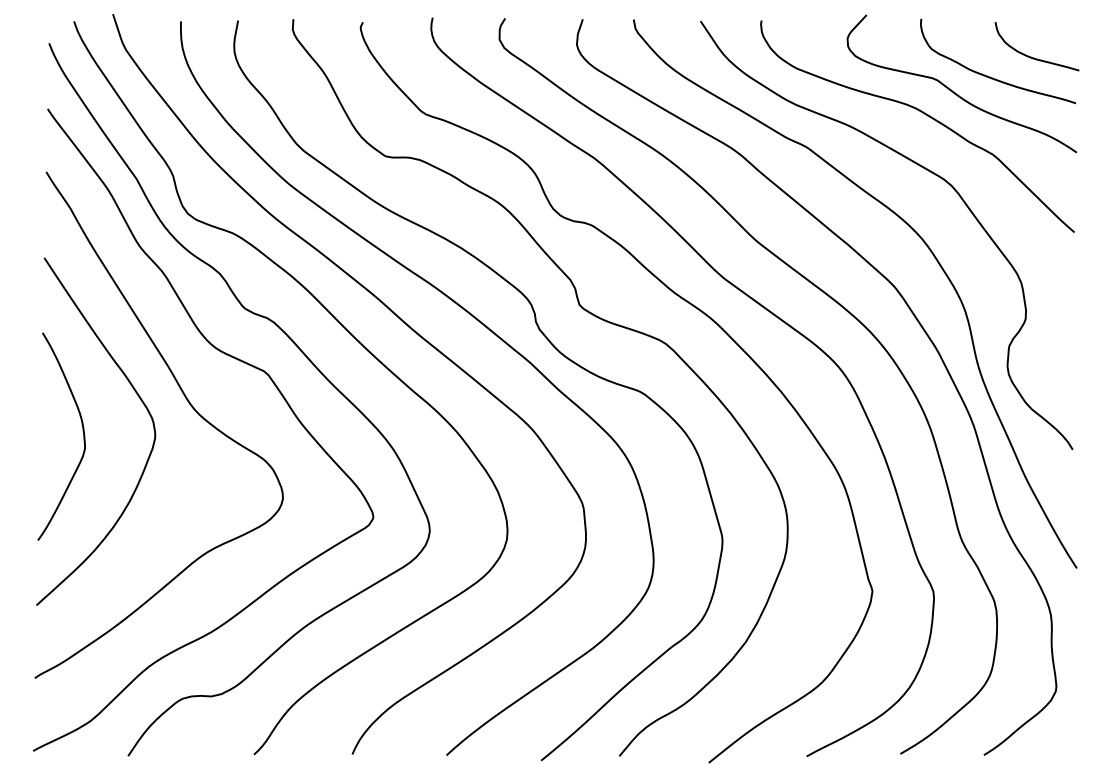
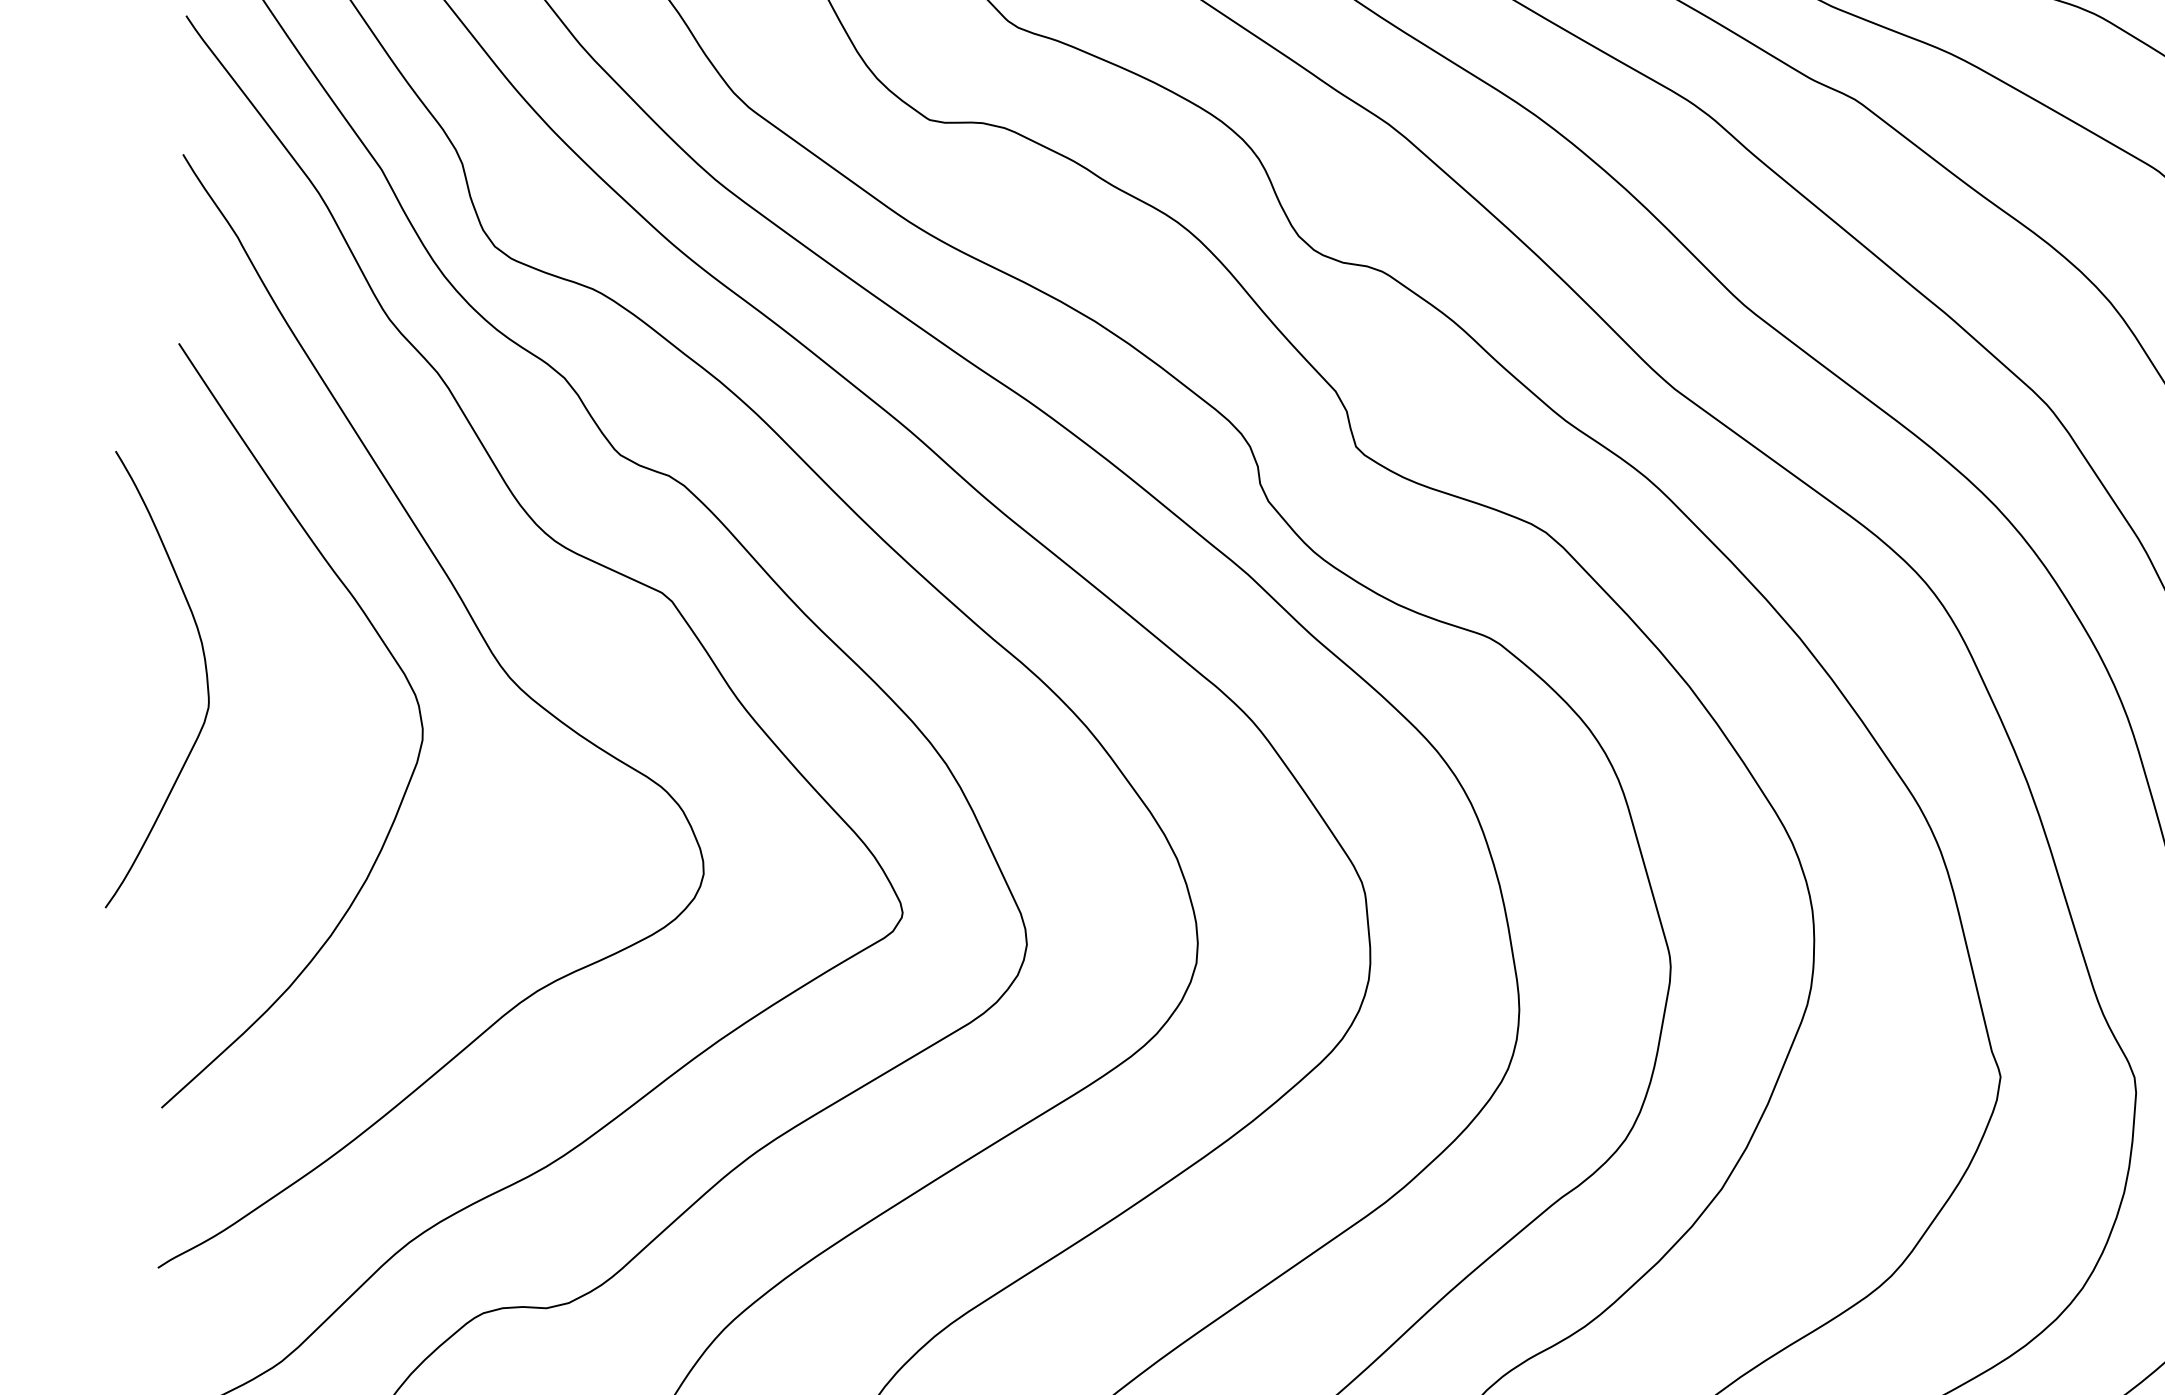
curve: (82, 431) -> (203, 668), moved

